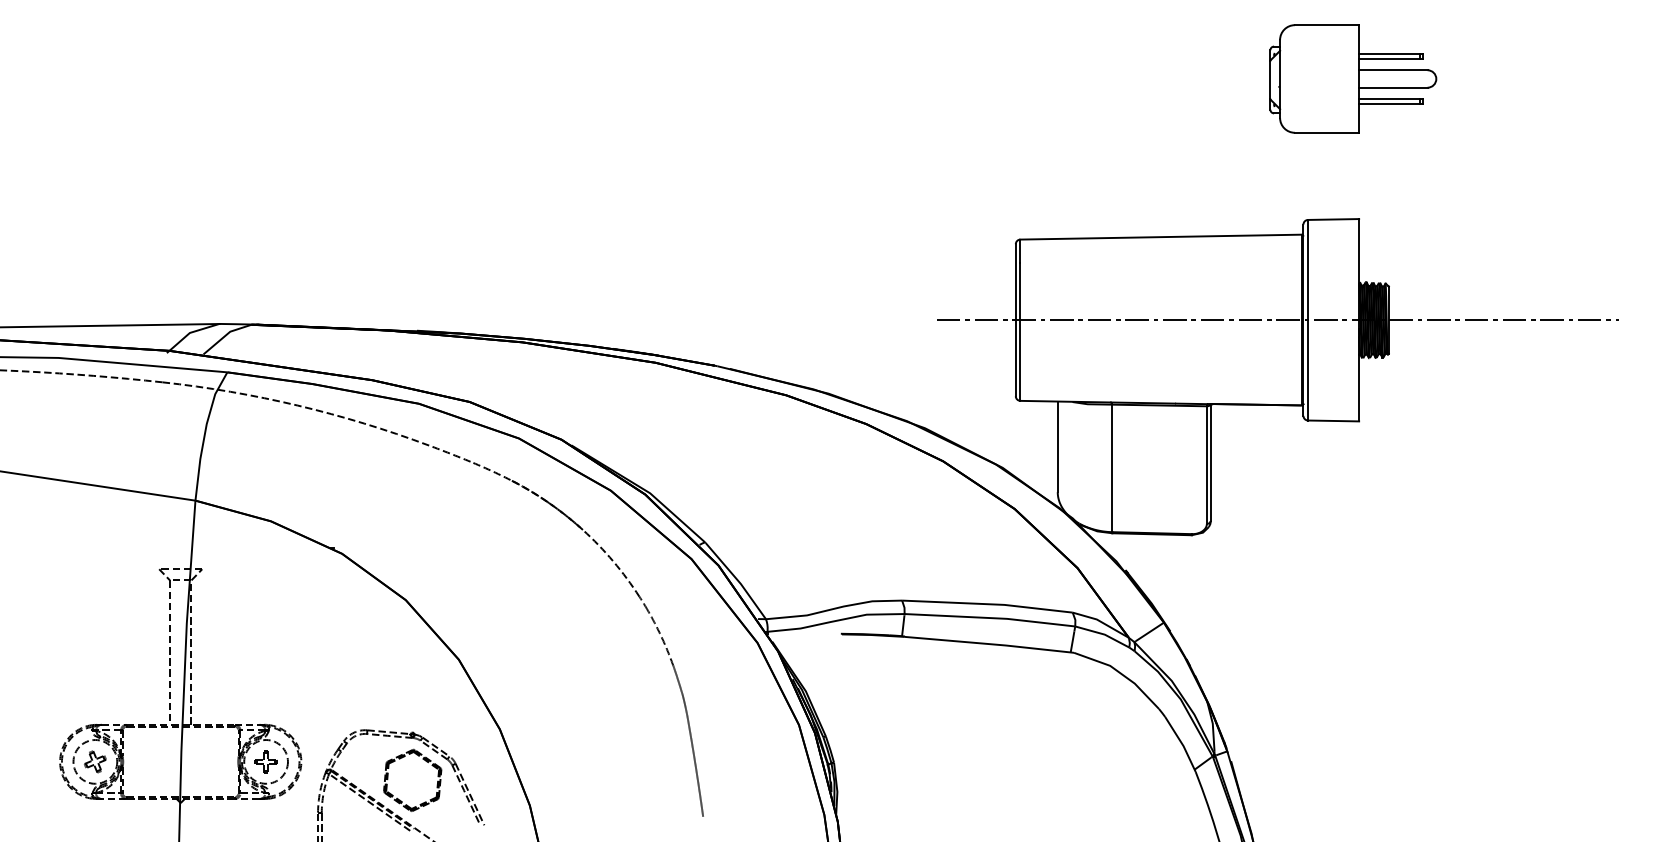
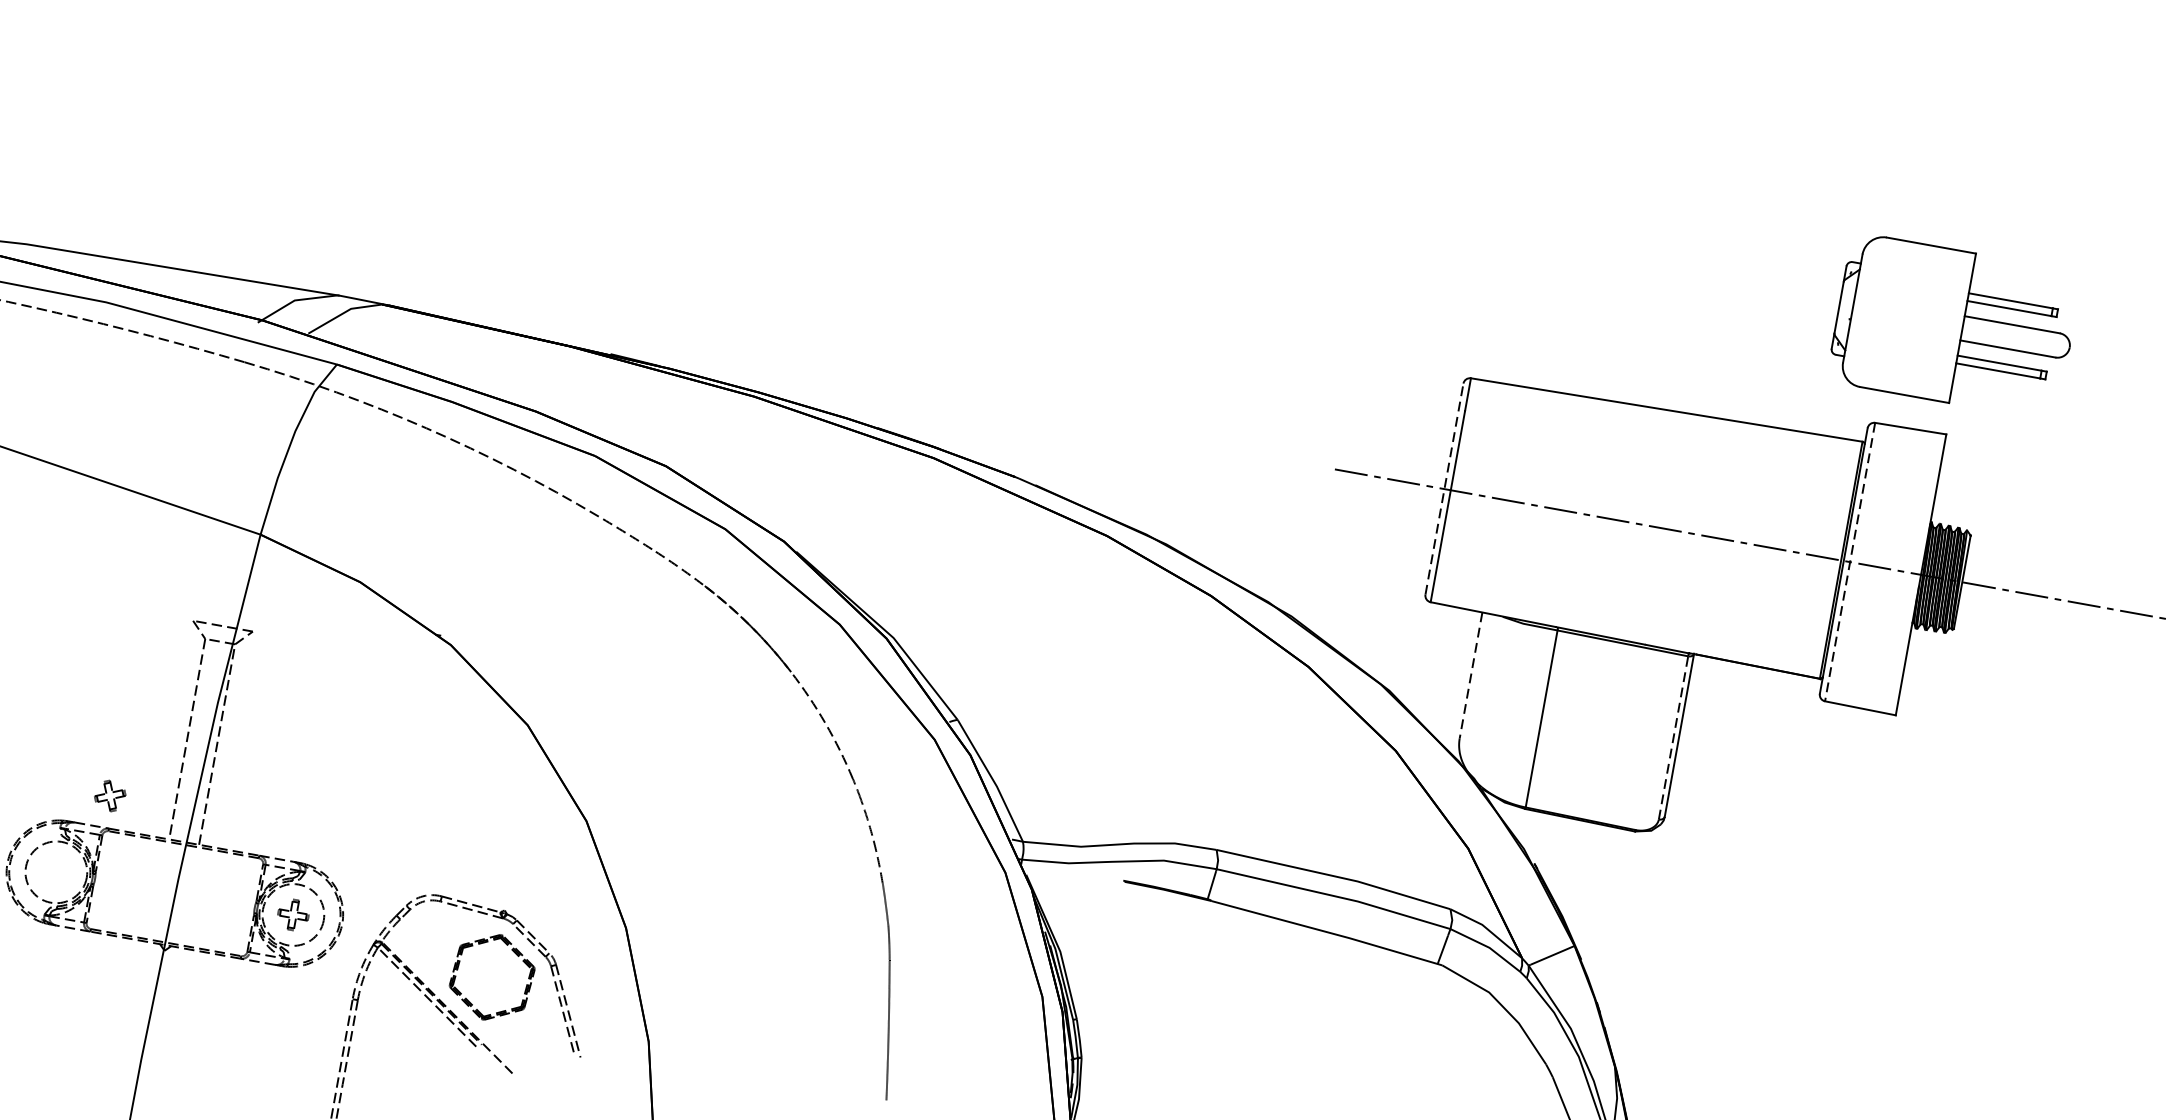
part: (1353, 78) -> (1954, 326), moved
line: (1015, 319) -> (1444, 488), solid -> dashed
line: (1308, 320) -> (1850, 562), solid -> dashed
line: (1057, 447) -> (1470, 676), solid -> dashed
line: (1206, 465) -> (1672, 738), solid -> dashed
part: (95, 761) -> (110, 795), moved

